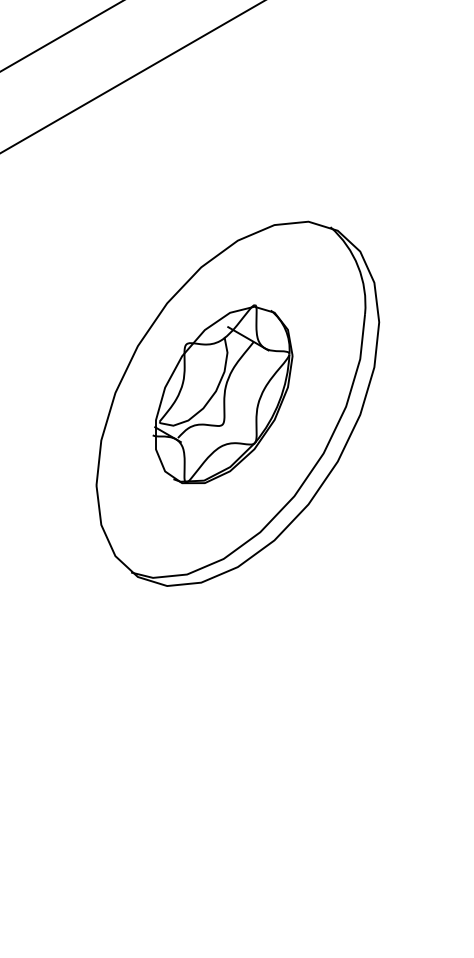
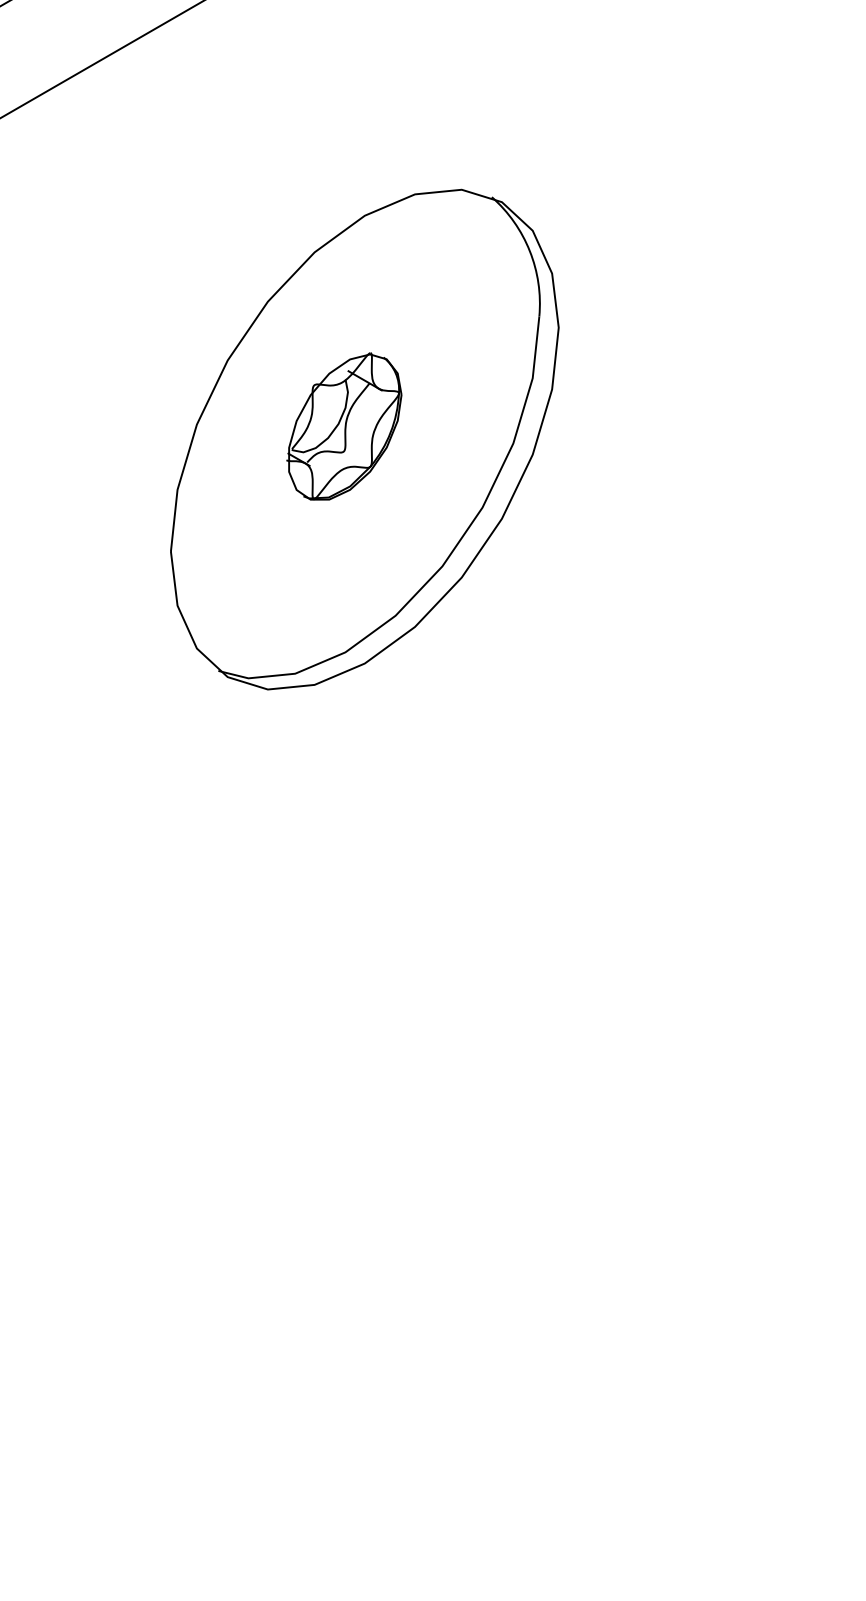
part: (222, 394) -> (343, 426), size x0.6

